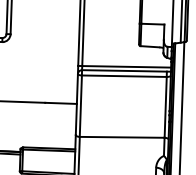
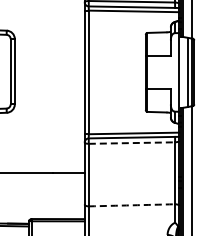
line: (124, 76) -> (132, 143), solid -> dashed
arc: (121, 137) -> (131, 205), solid -> dashed

